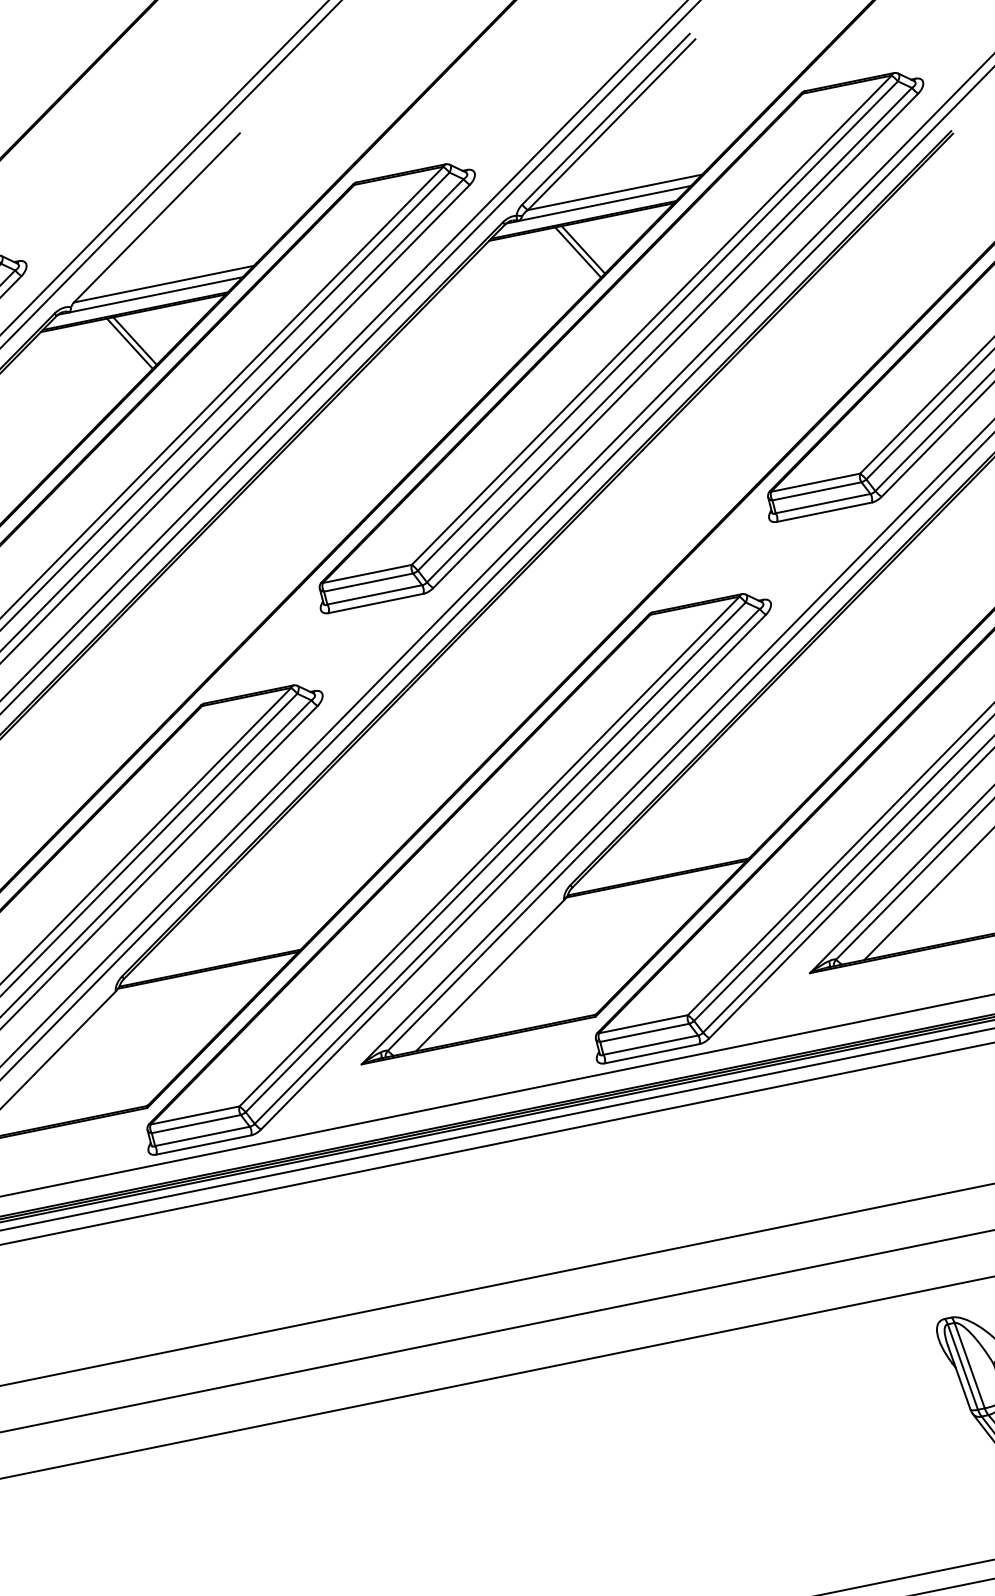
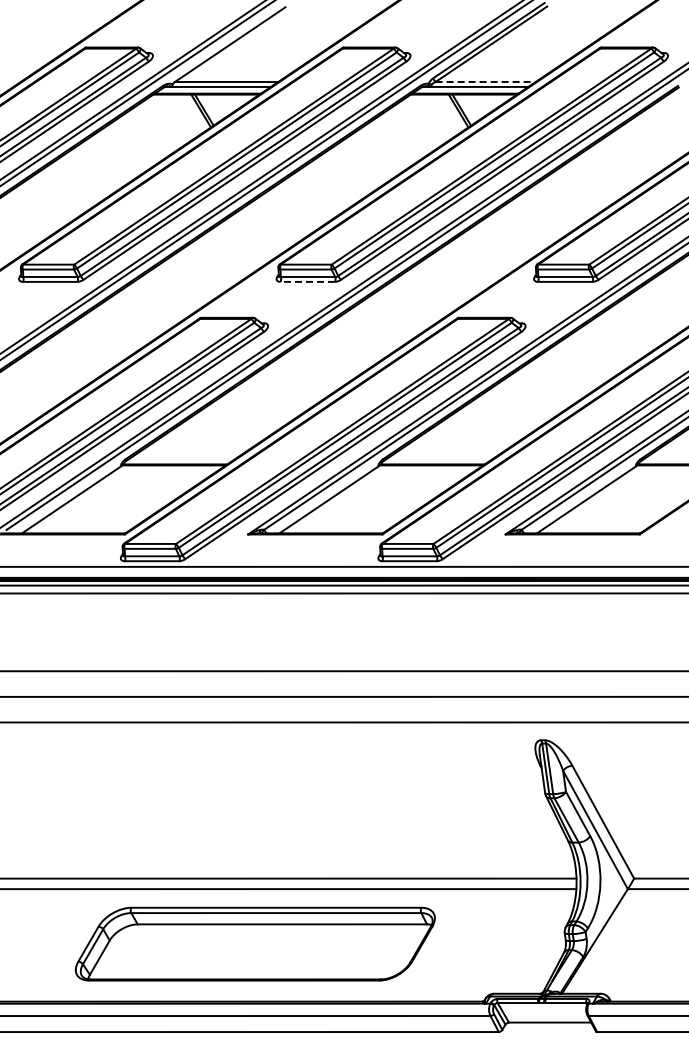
line: (616, 191) -> (486, 81), solid -> dashed
line: (375, 602) -> (307, 281), solid -> dashed

